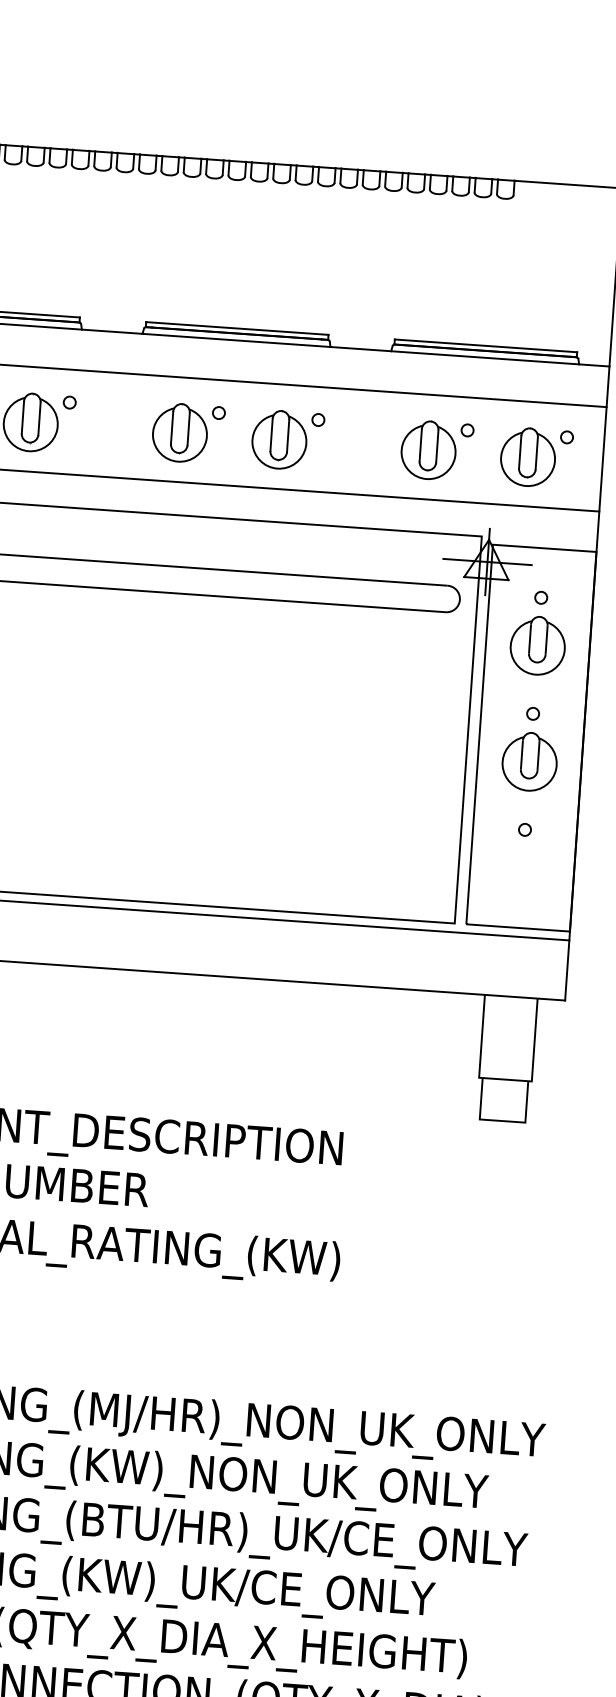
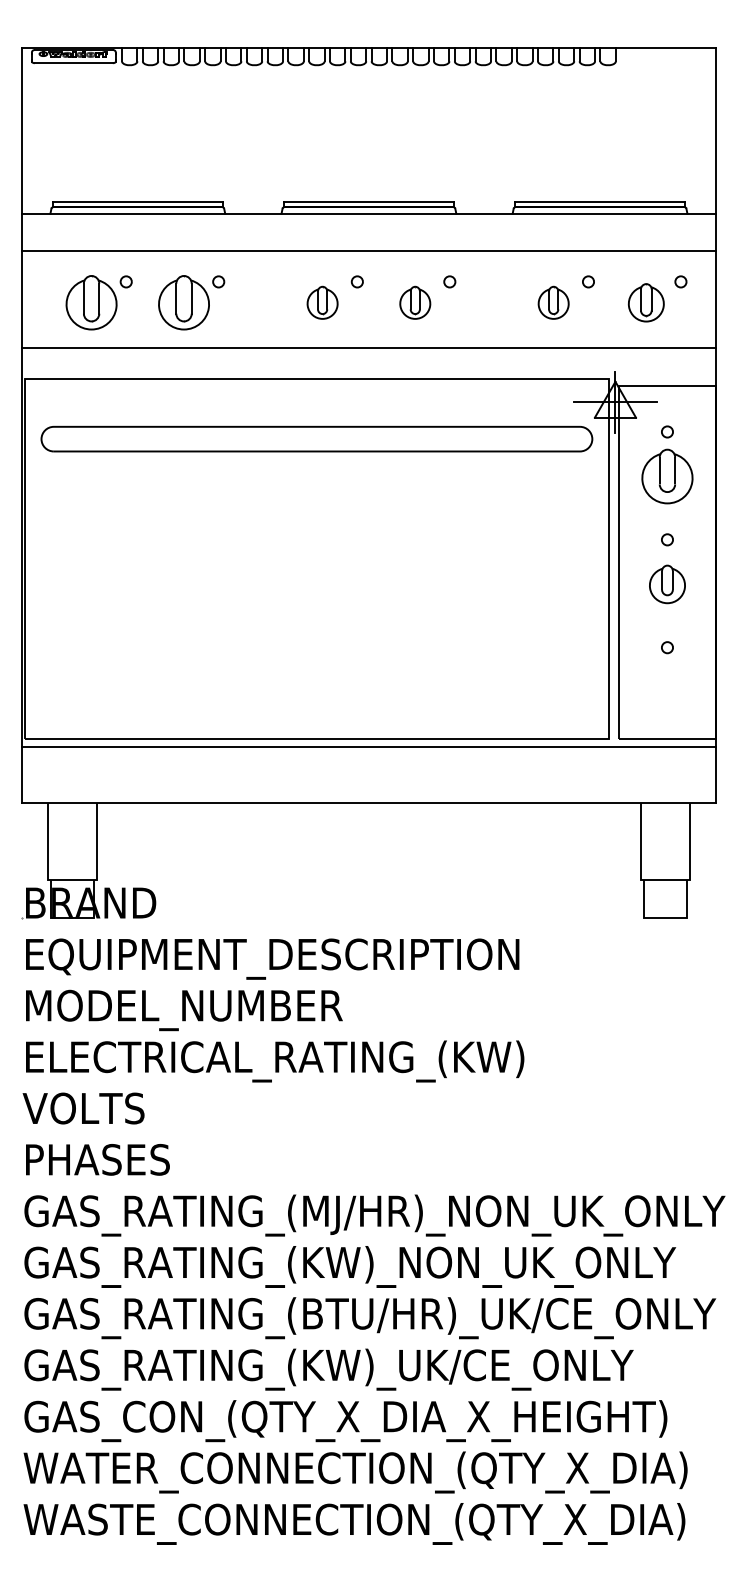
part: (179, 432) -> (322, 302), size x0.6
part: (279, 439) -> (415, 302), size x0.6
part: (428, 449) -> (553, 302), size x0.6
part: (528, 456) -> (646, 302), size x0.7
part: (529, 761) -> (667, 584), size x0.7

